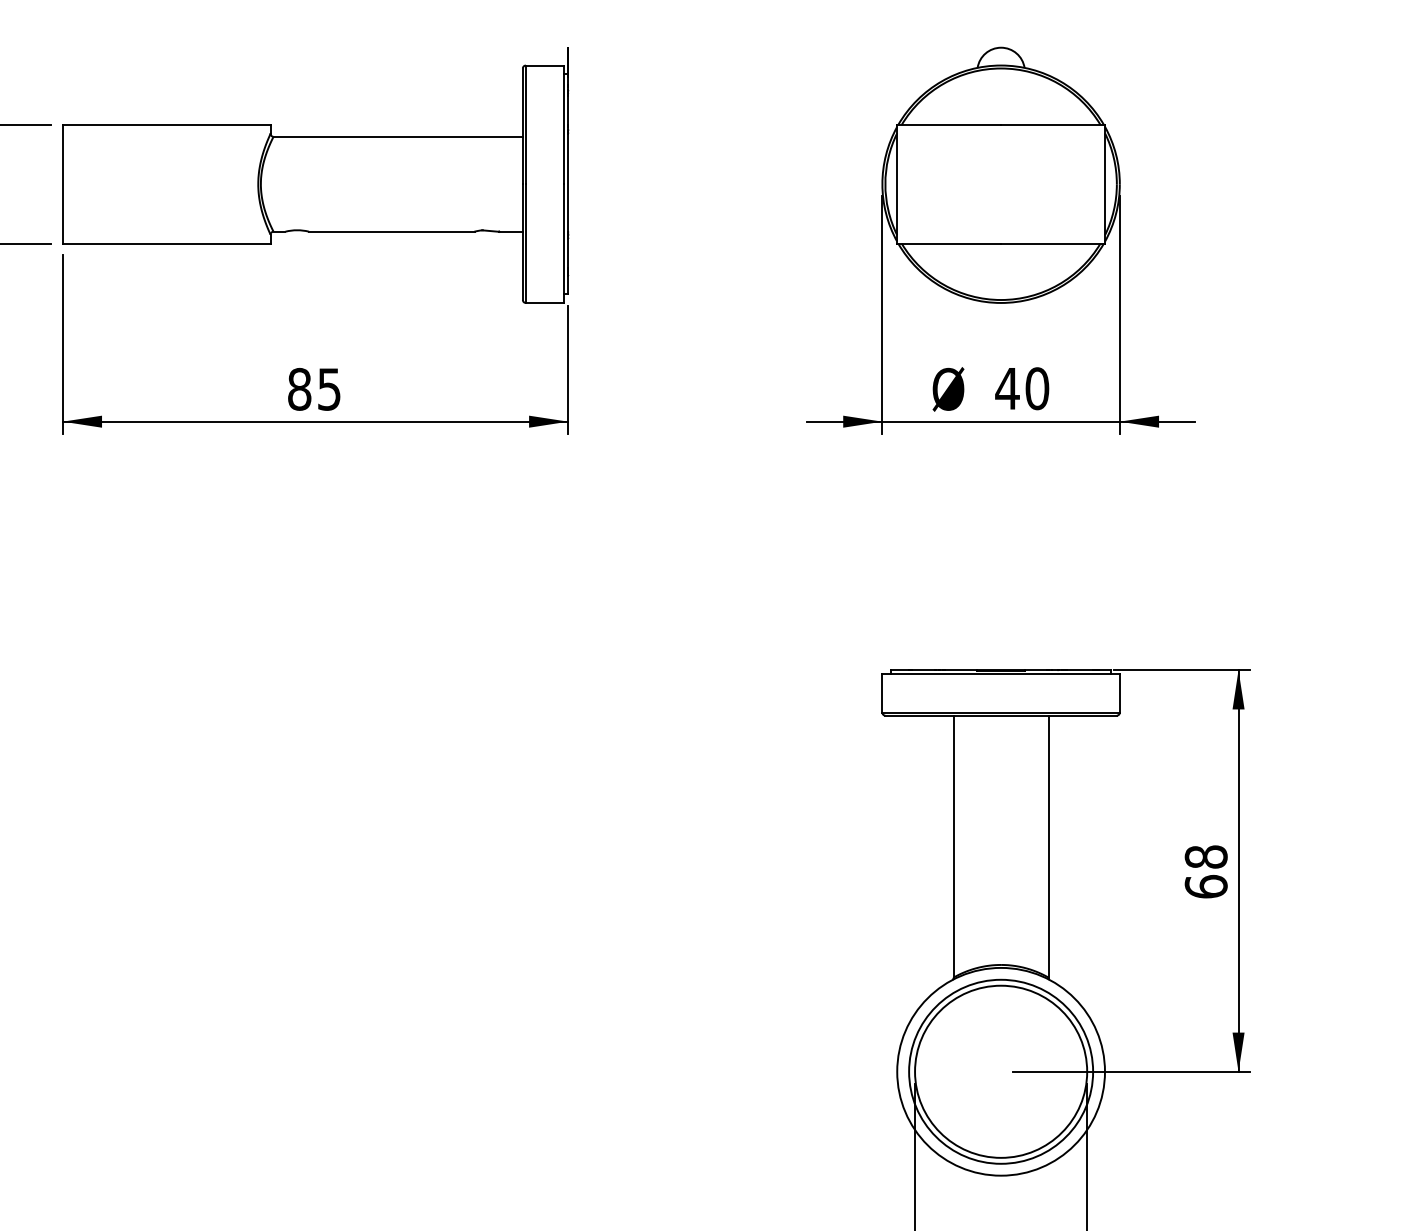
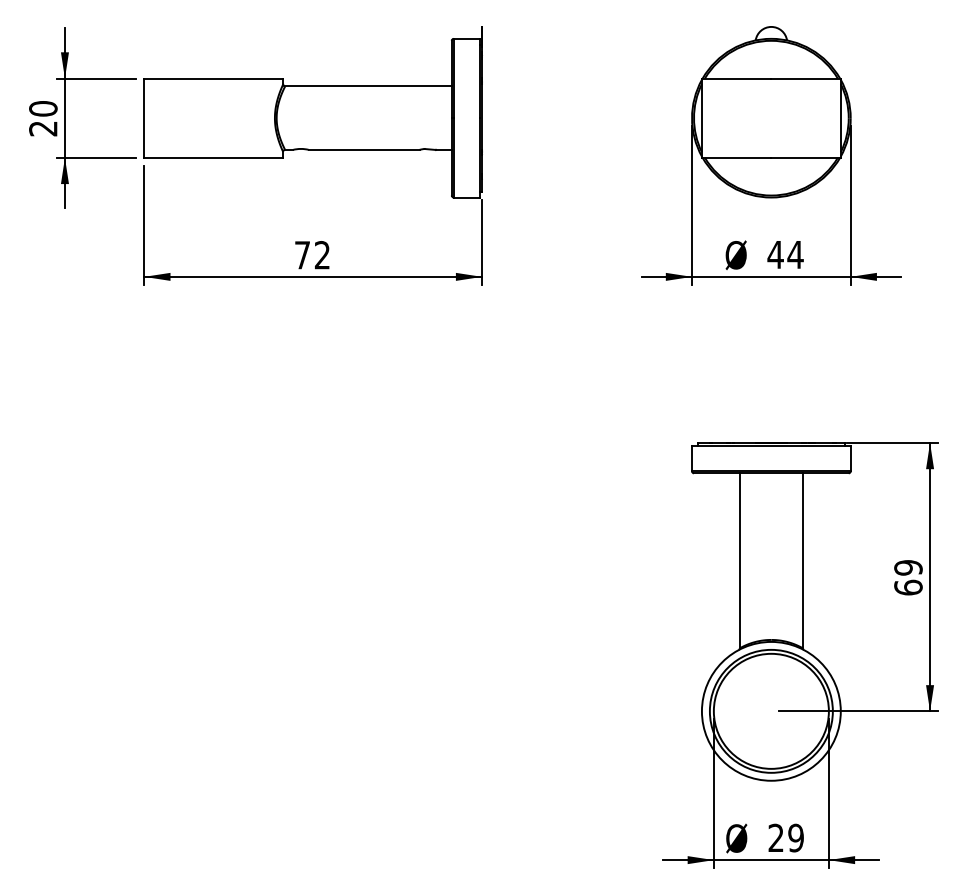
text: (1037, 388) -> (795, 254), 40 -> 44
text: (312, 389) -> (311, 255), 85 -> 72
text: (1206, 856) -> (908, 567), 68 -> 69

